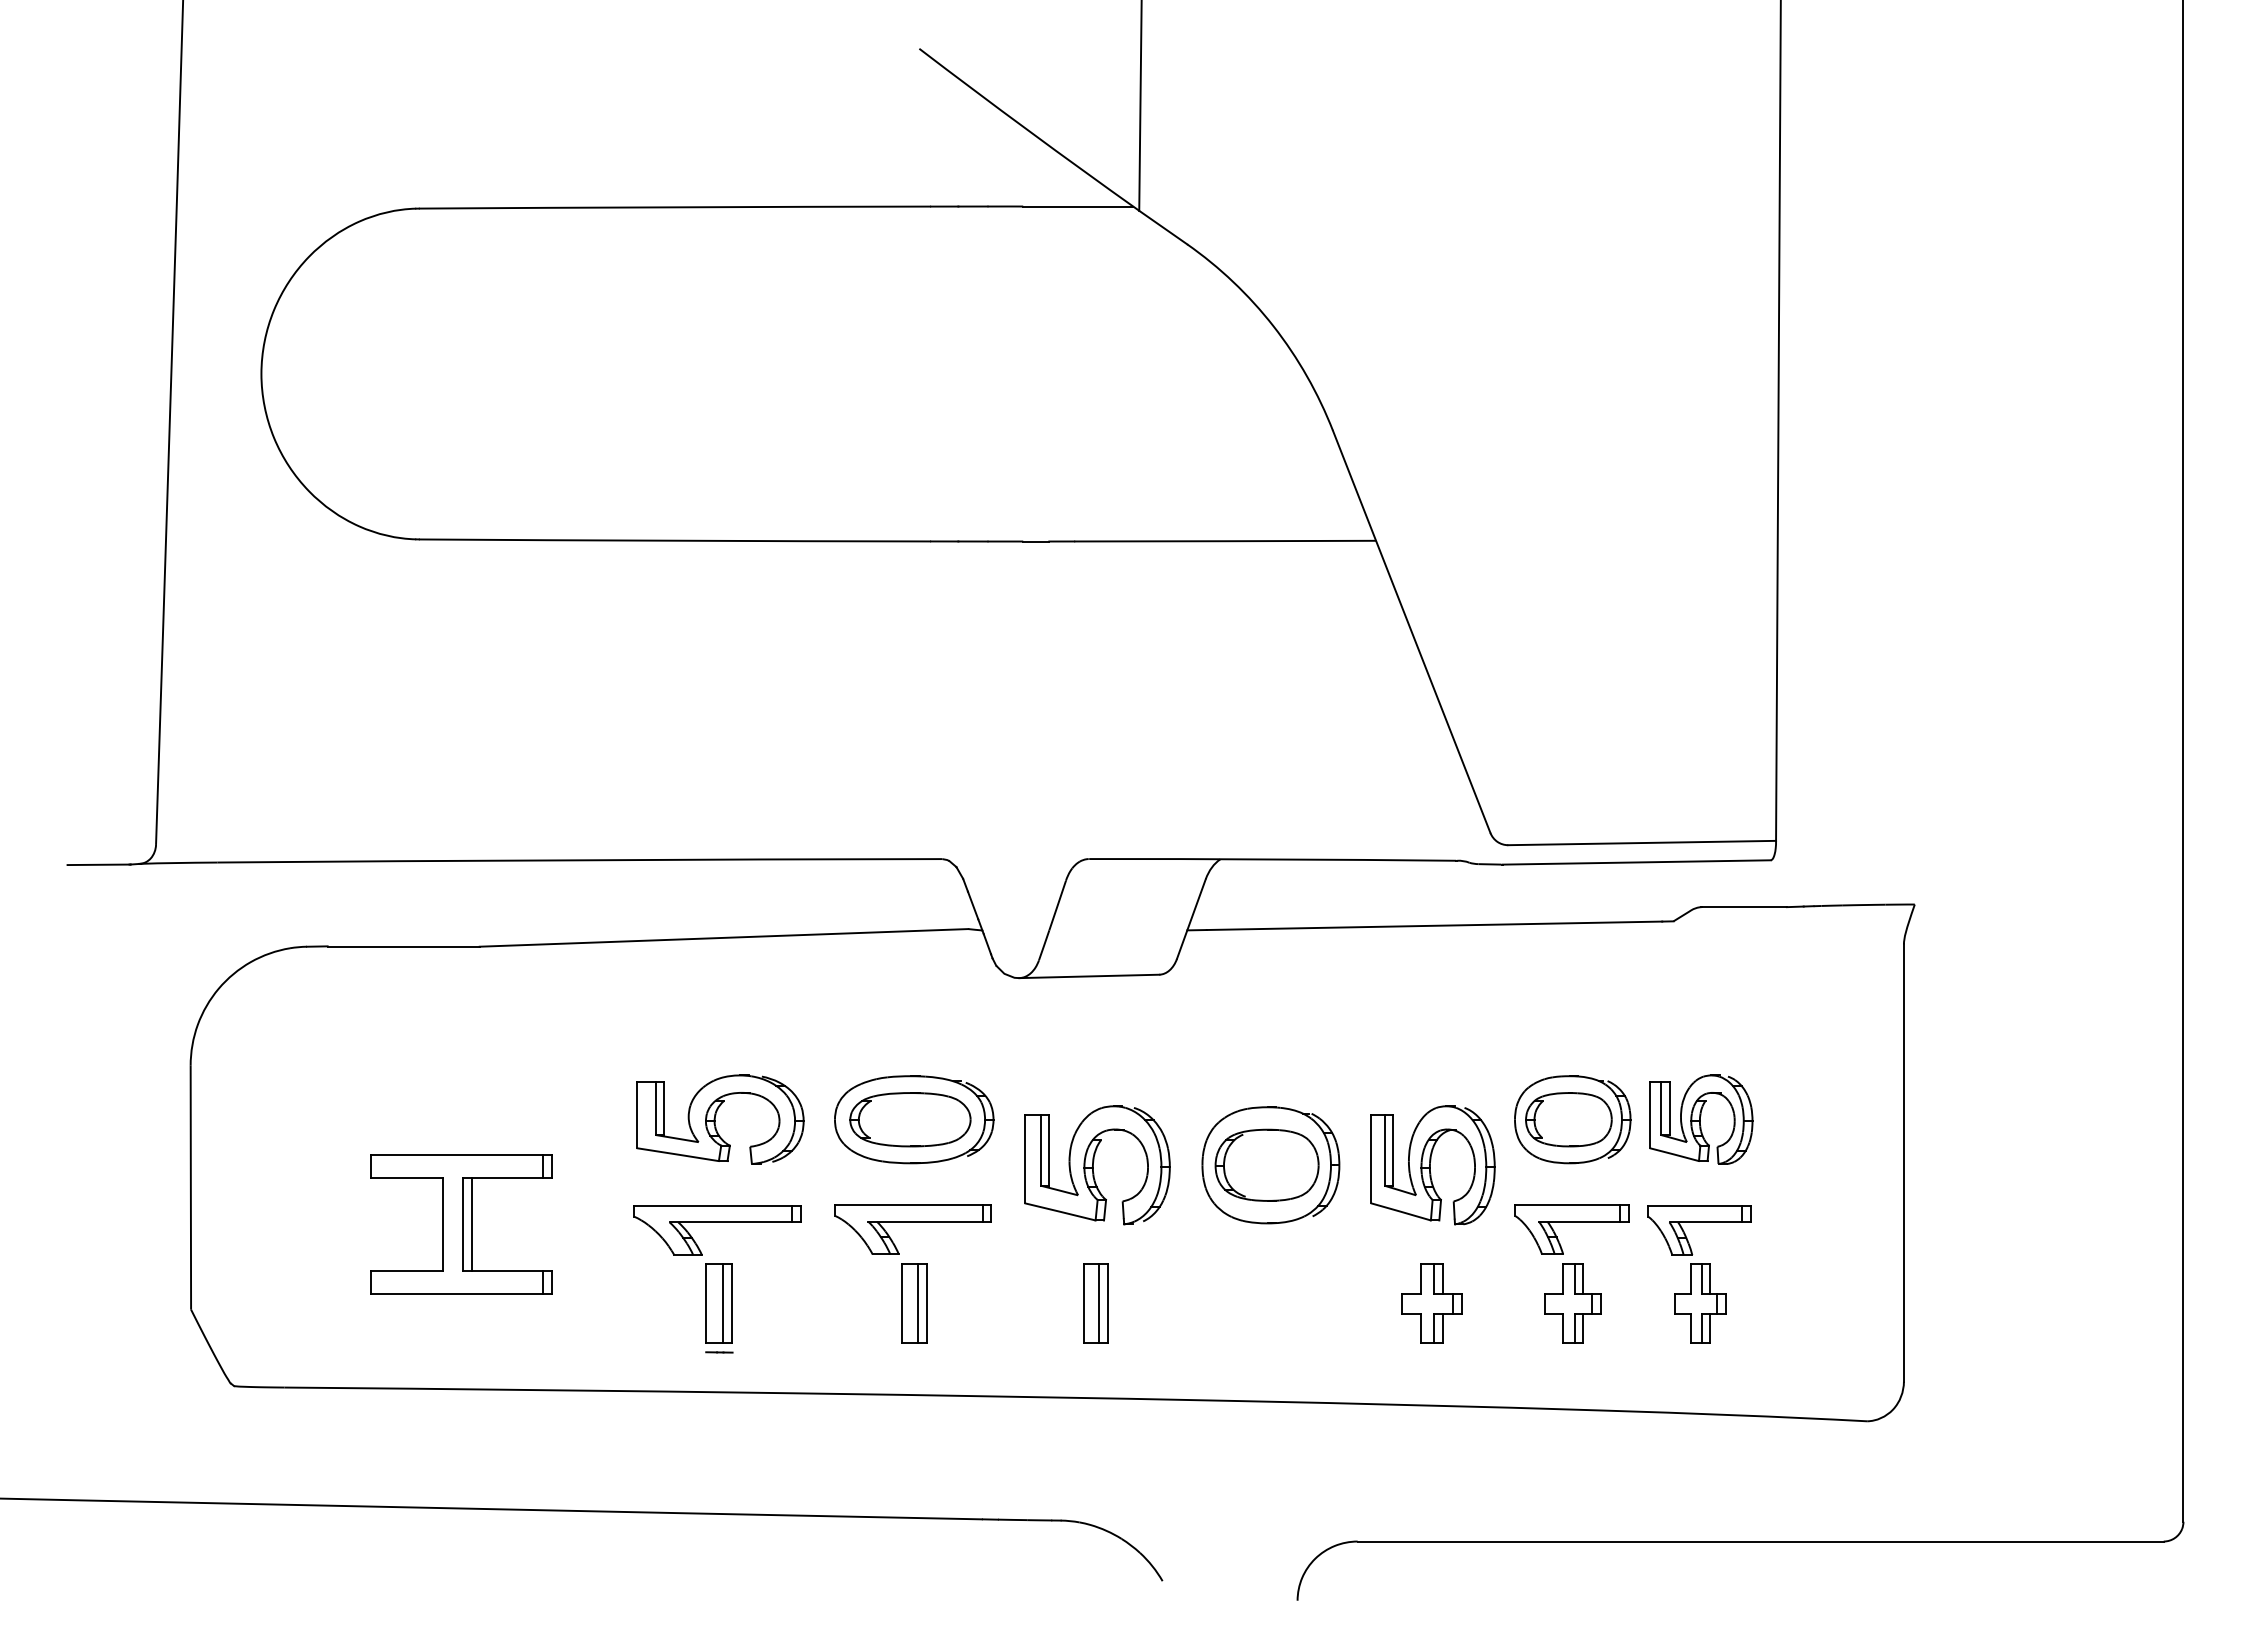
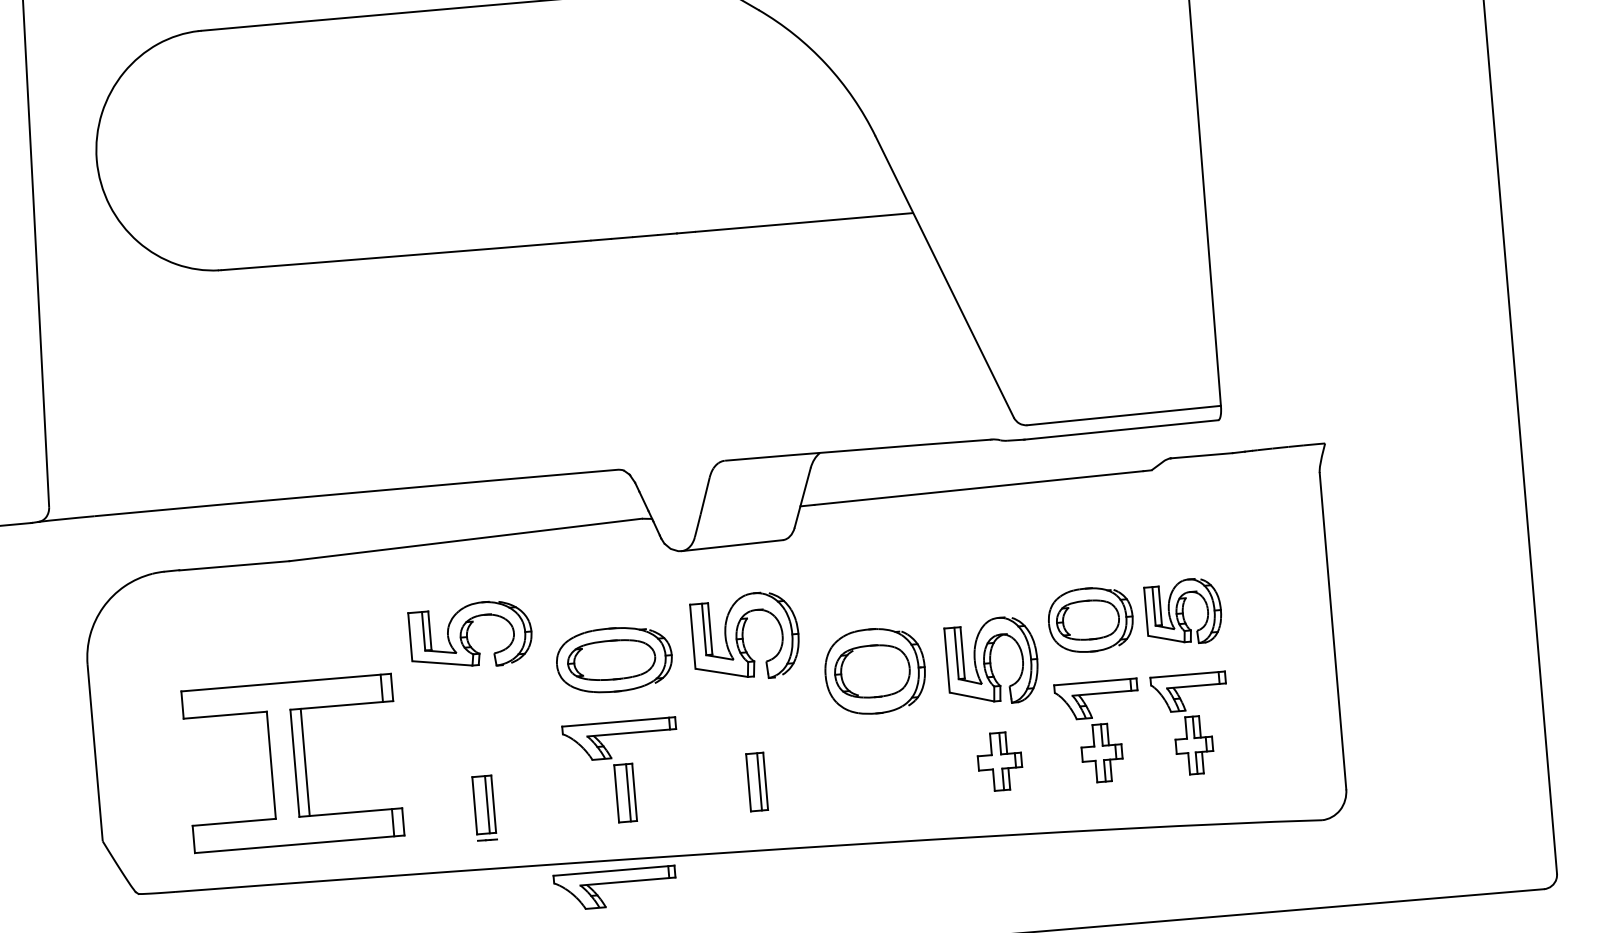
part: (720, 1119) -> (471, 635), moved
part: (1097, 1165) -> (745, 637), moved
part: (717, 1222) -> (615, 882), moved
part: (461, 1224) -> (293, 763), size x1.6

